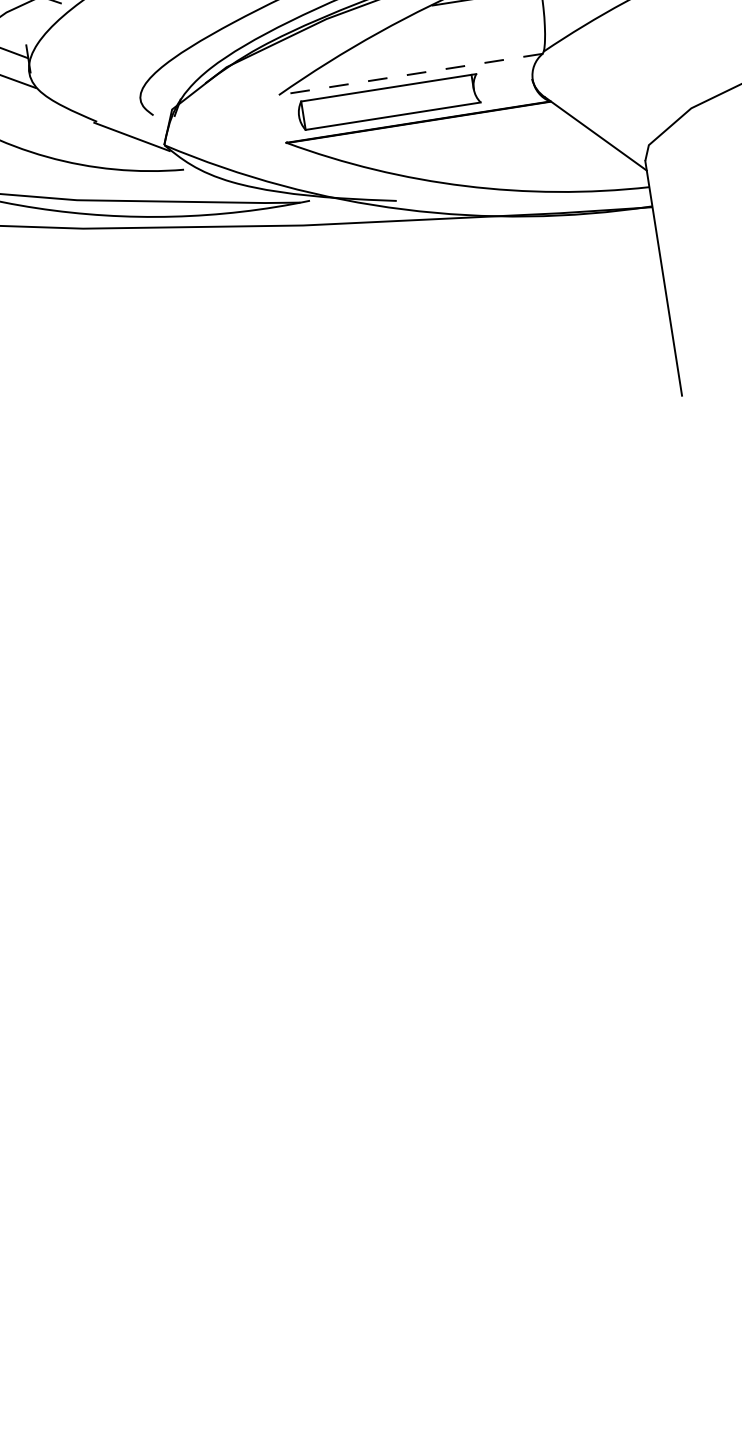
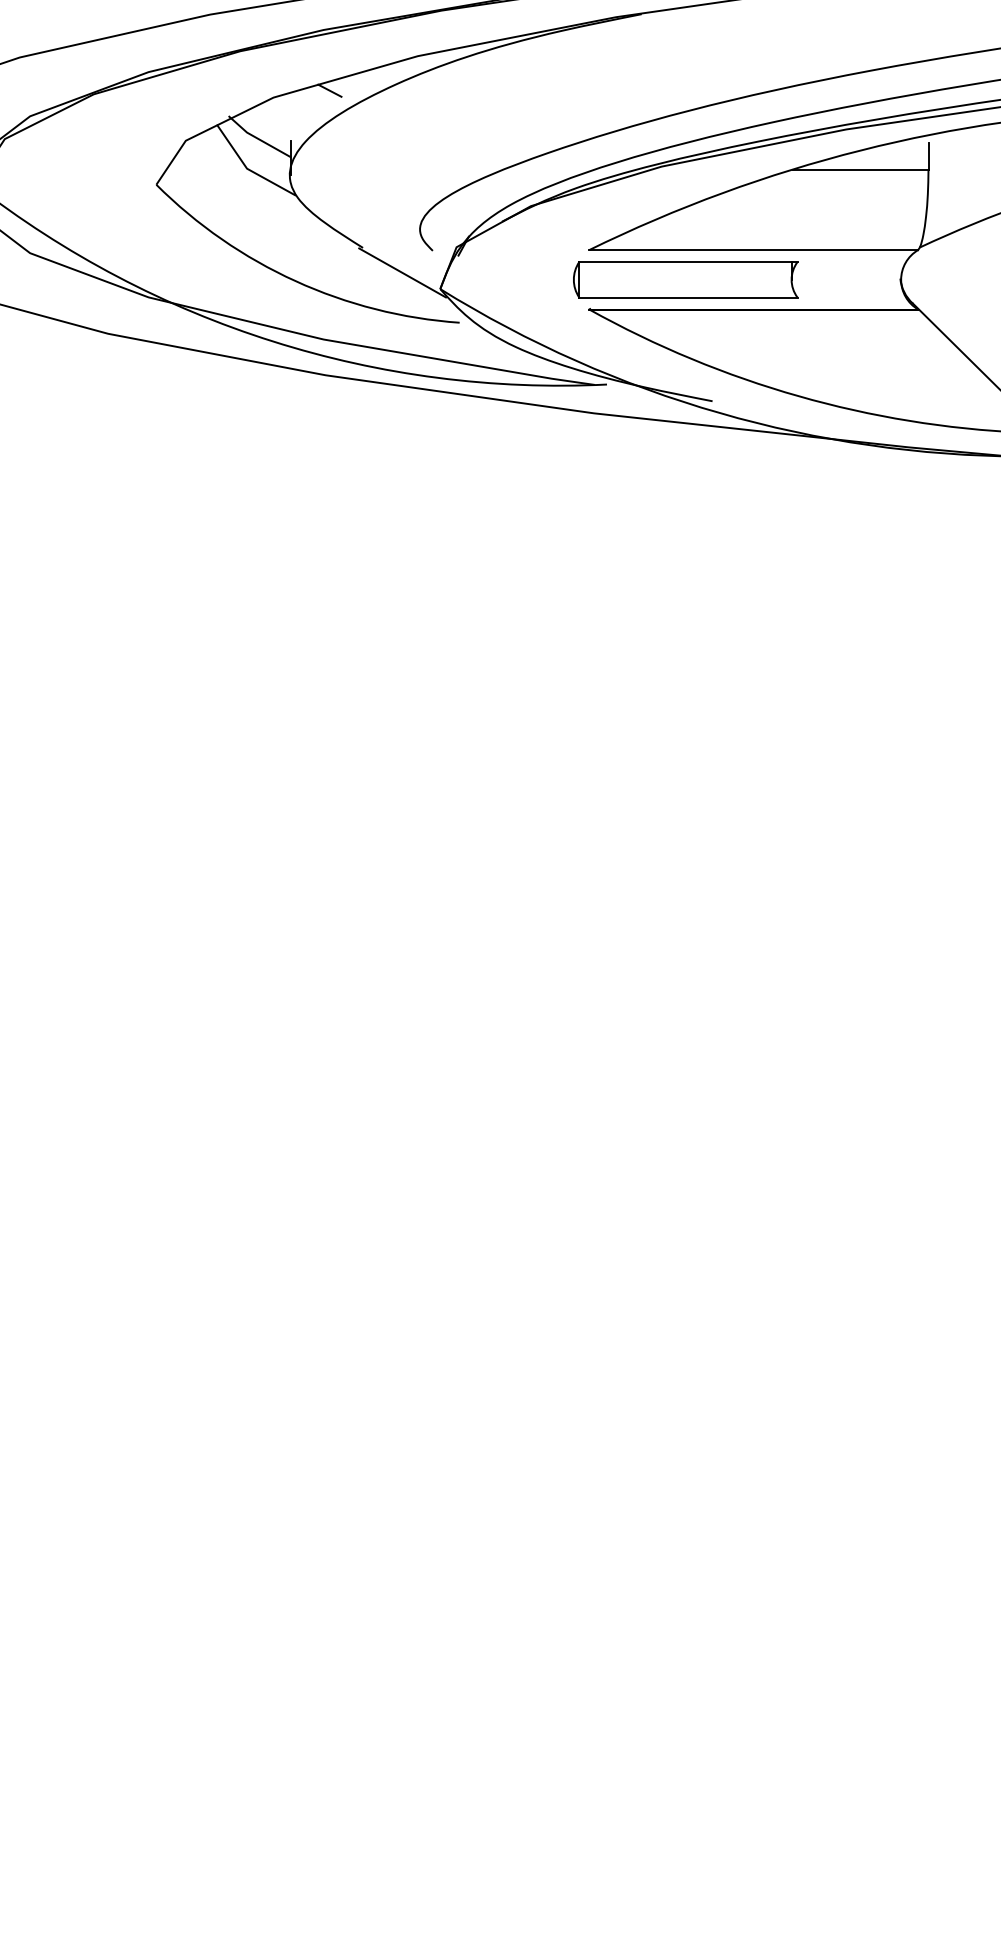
line: (410, 74) -> (753, 250), dashed -> solid
part: (388, 102) -> (685, 279), moved

